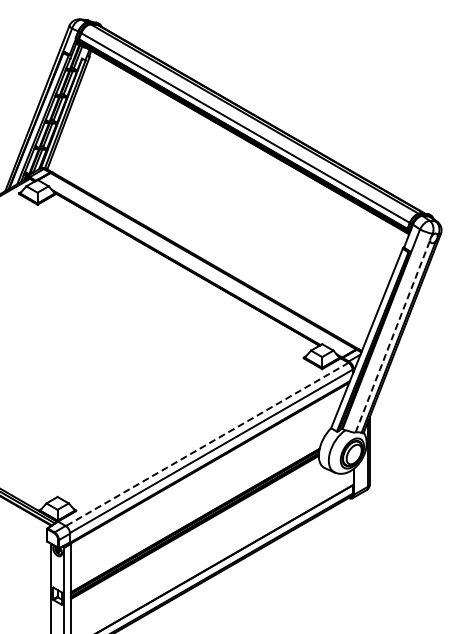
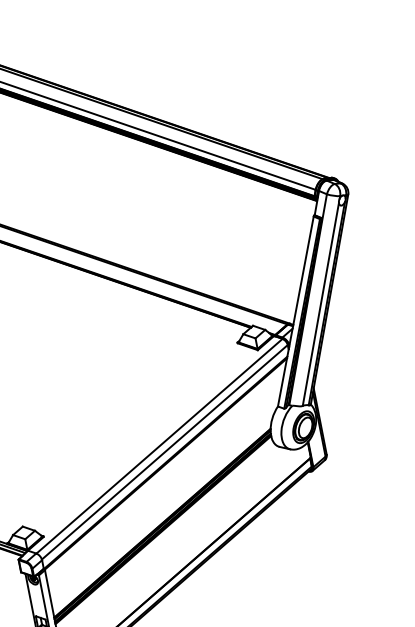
line: (393, 335) -> (321, 303), dashed -> solid
line: (206, 444) -> (158, 446), dashed -> solid

